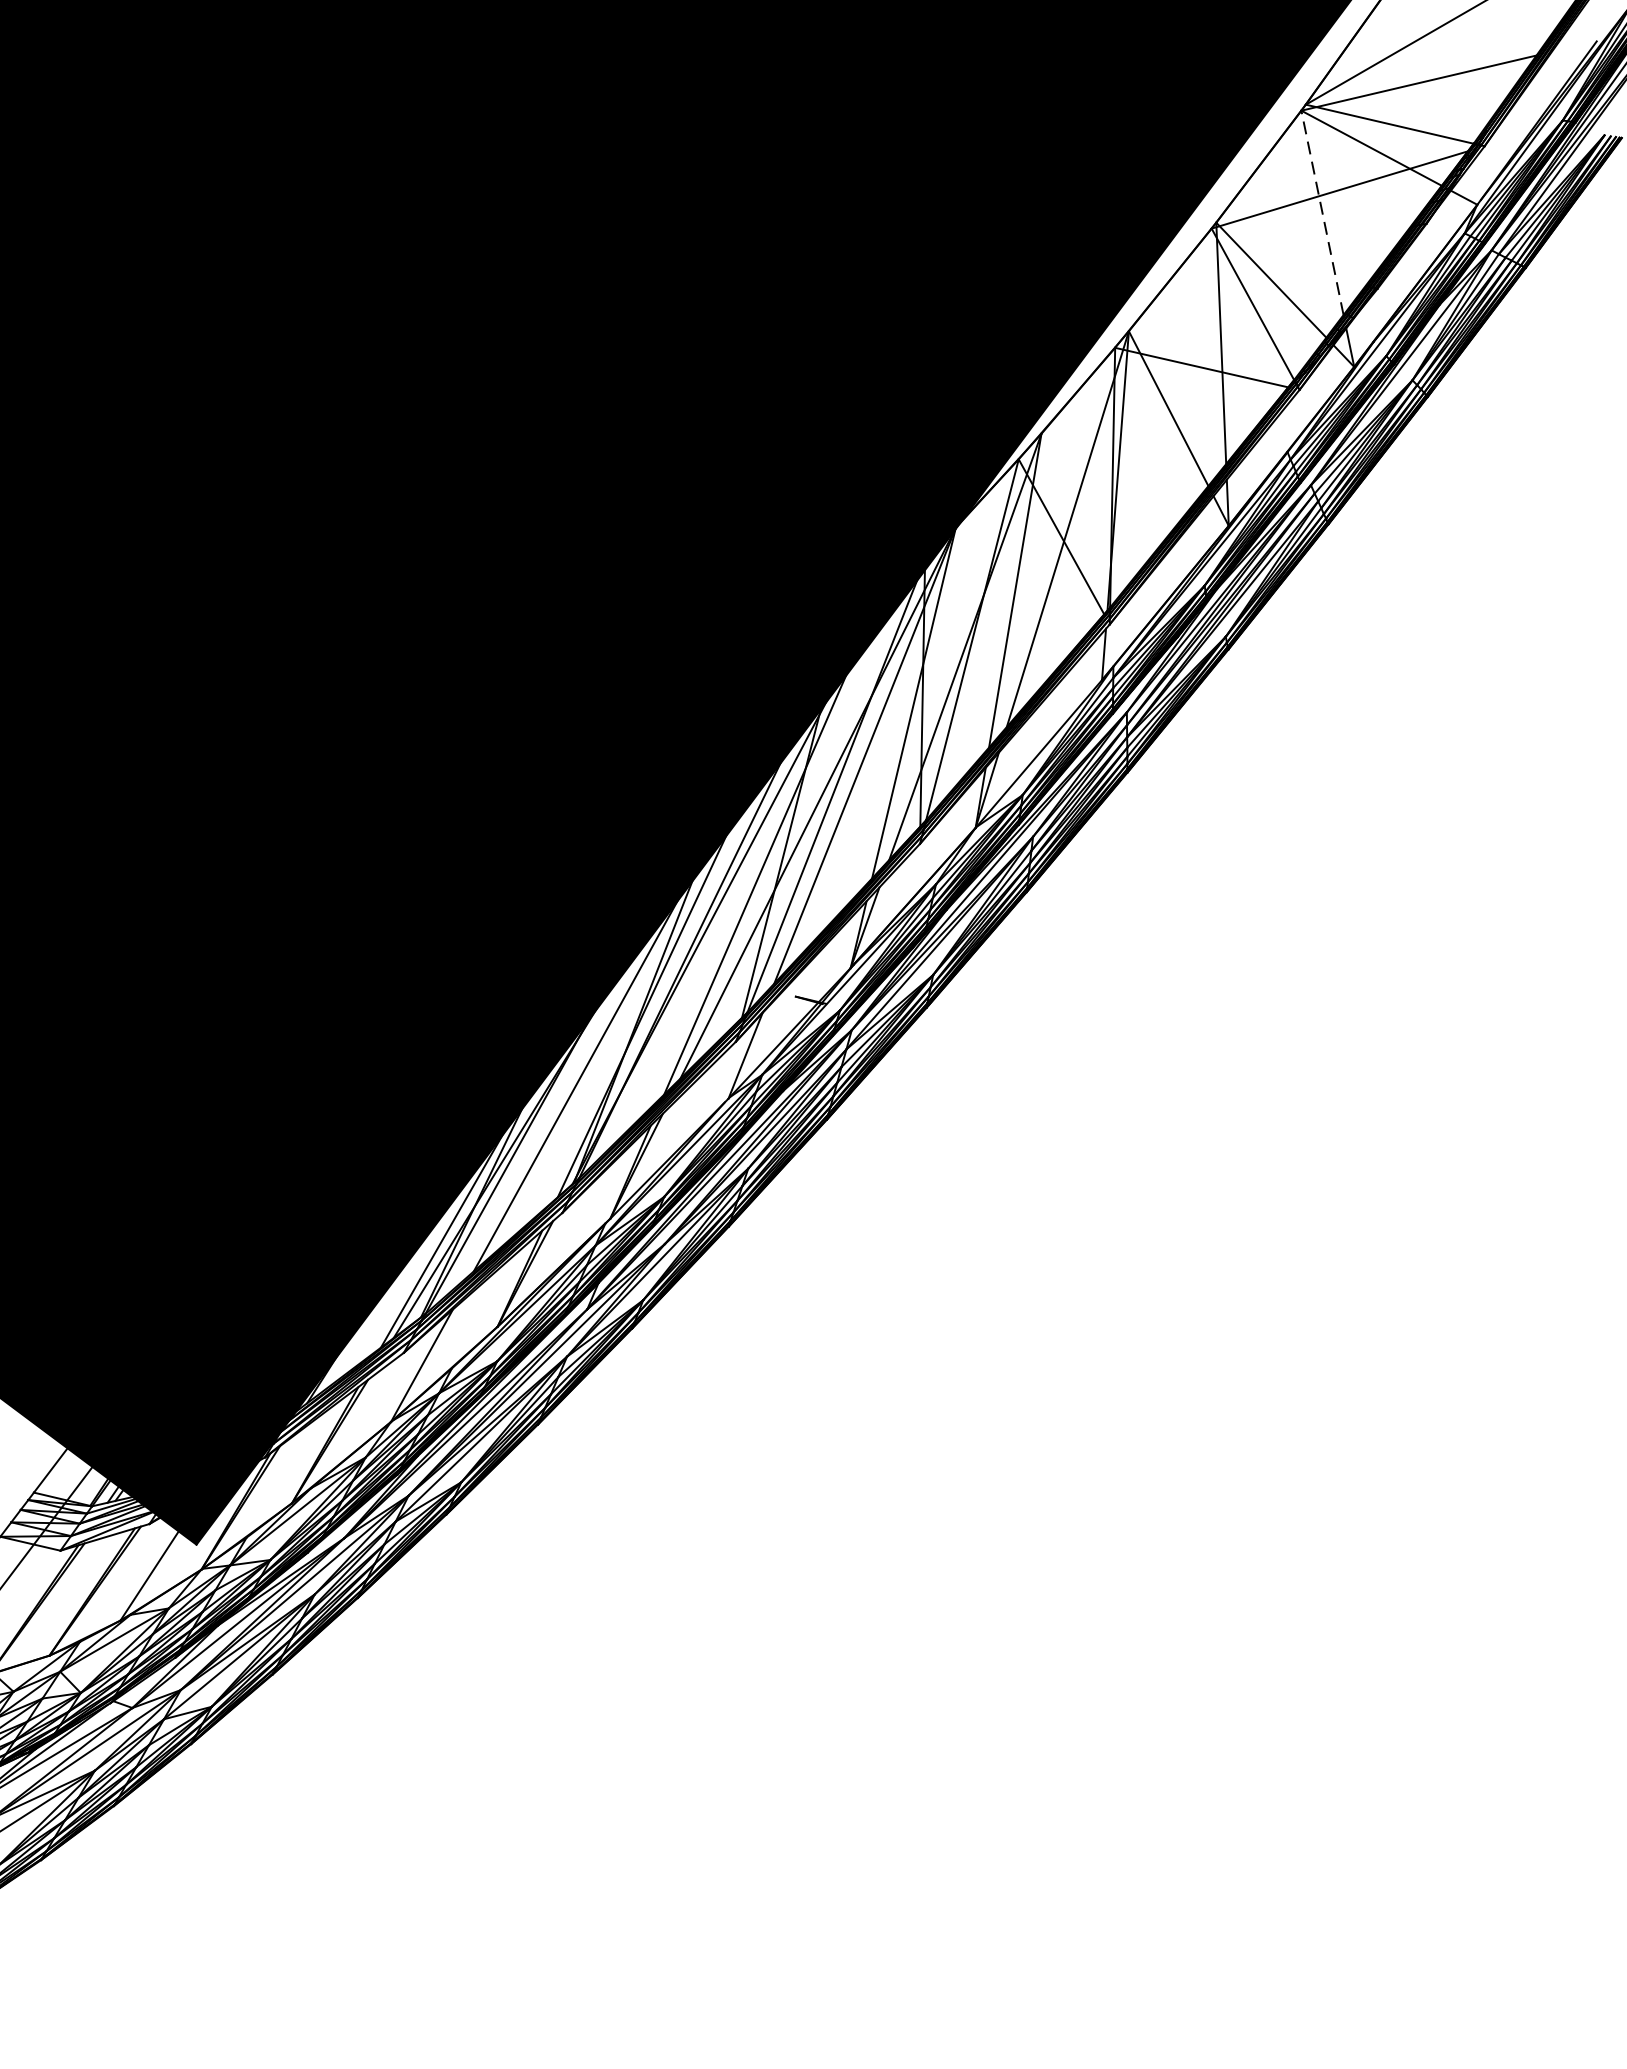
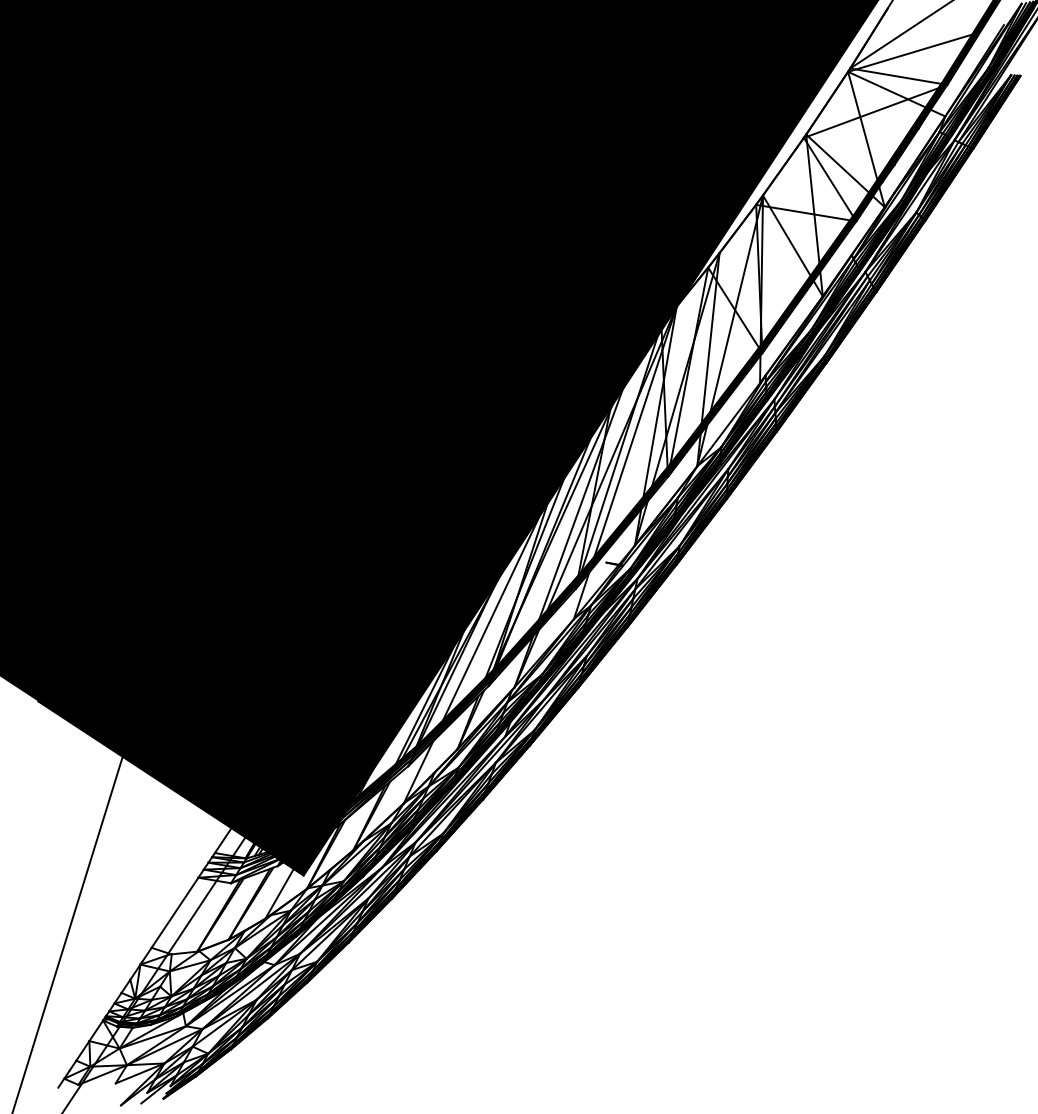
line: (1322, 212) -> (862, 125), dashed -> solid

